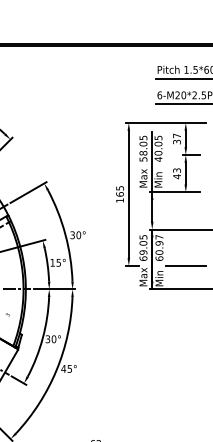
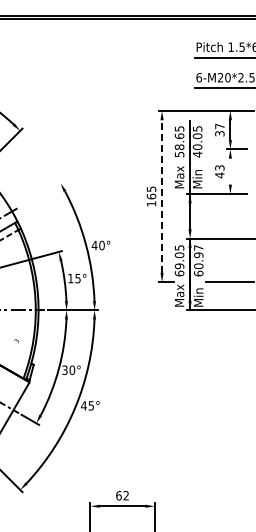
text: (142, 143) -> (178, 135), 58.05 -> 58.65
line: (185, 173) -> (230, 171), removed
line: (28, 191) -> (41, 193), removed
line: (129, 194) -> (162, 196), solid -> dashed
text: (72, 235) -> (94, 245), 30° -> 40°

